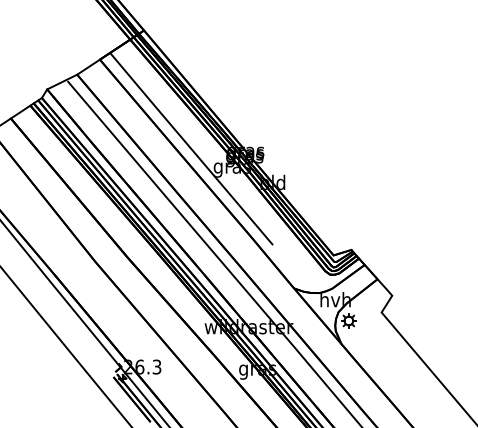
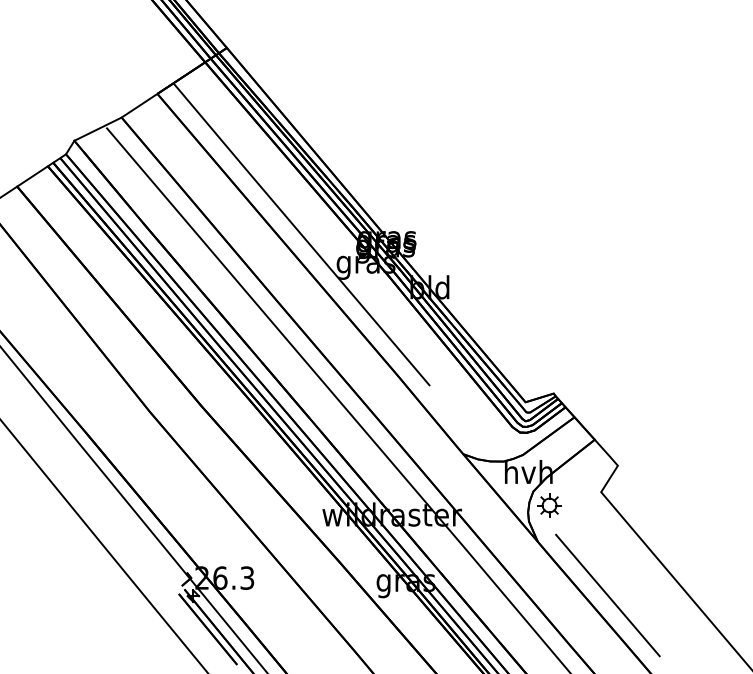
line: (385, 377) -> (607, 594), added

